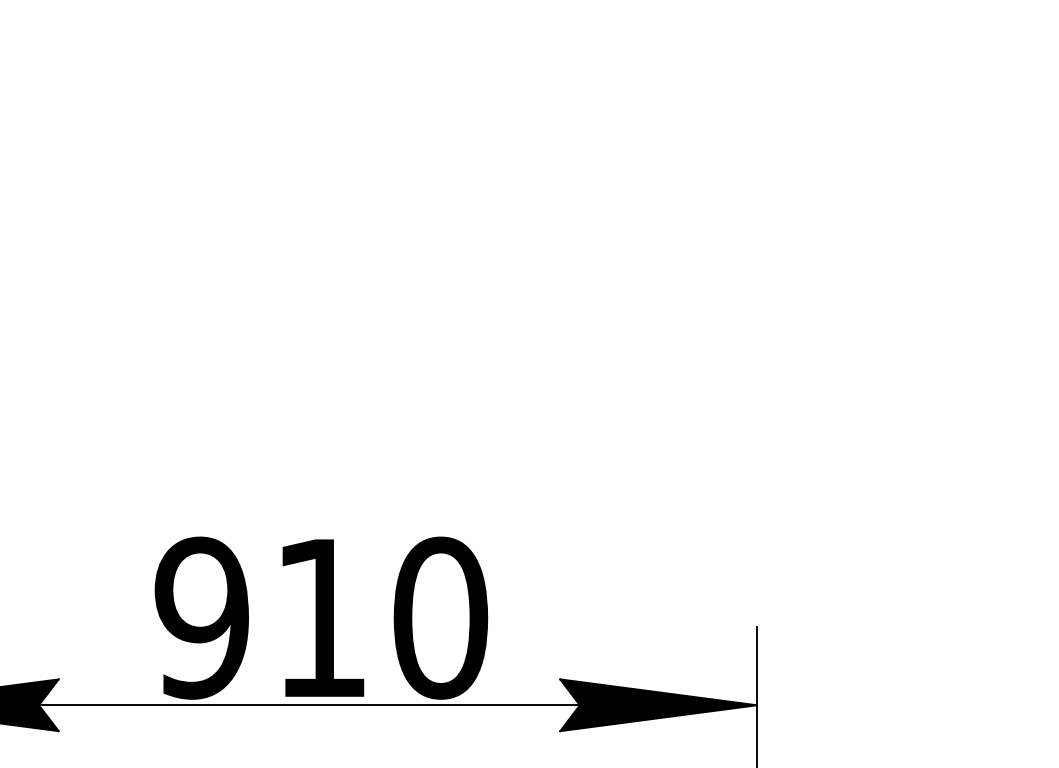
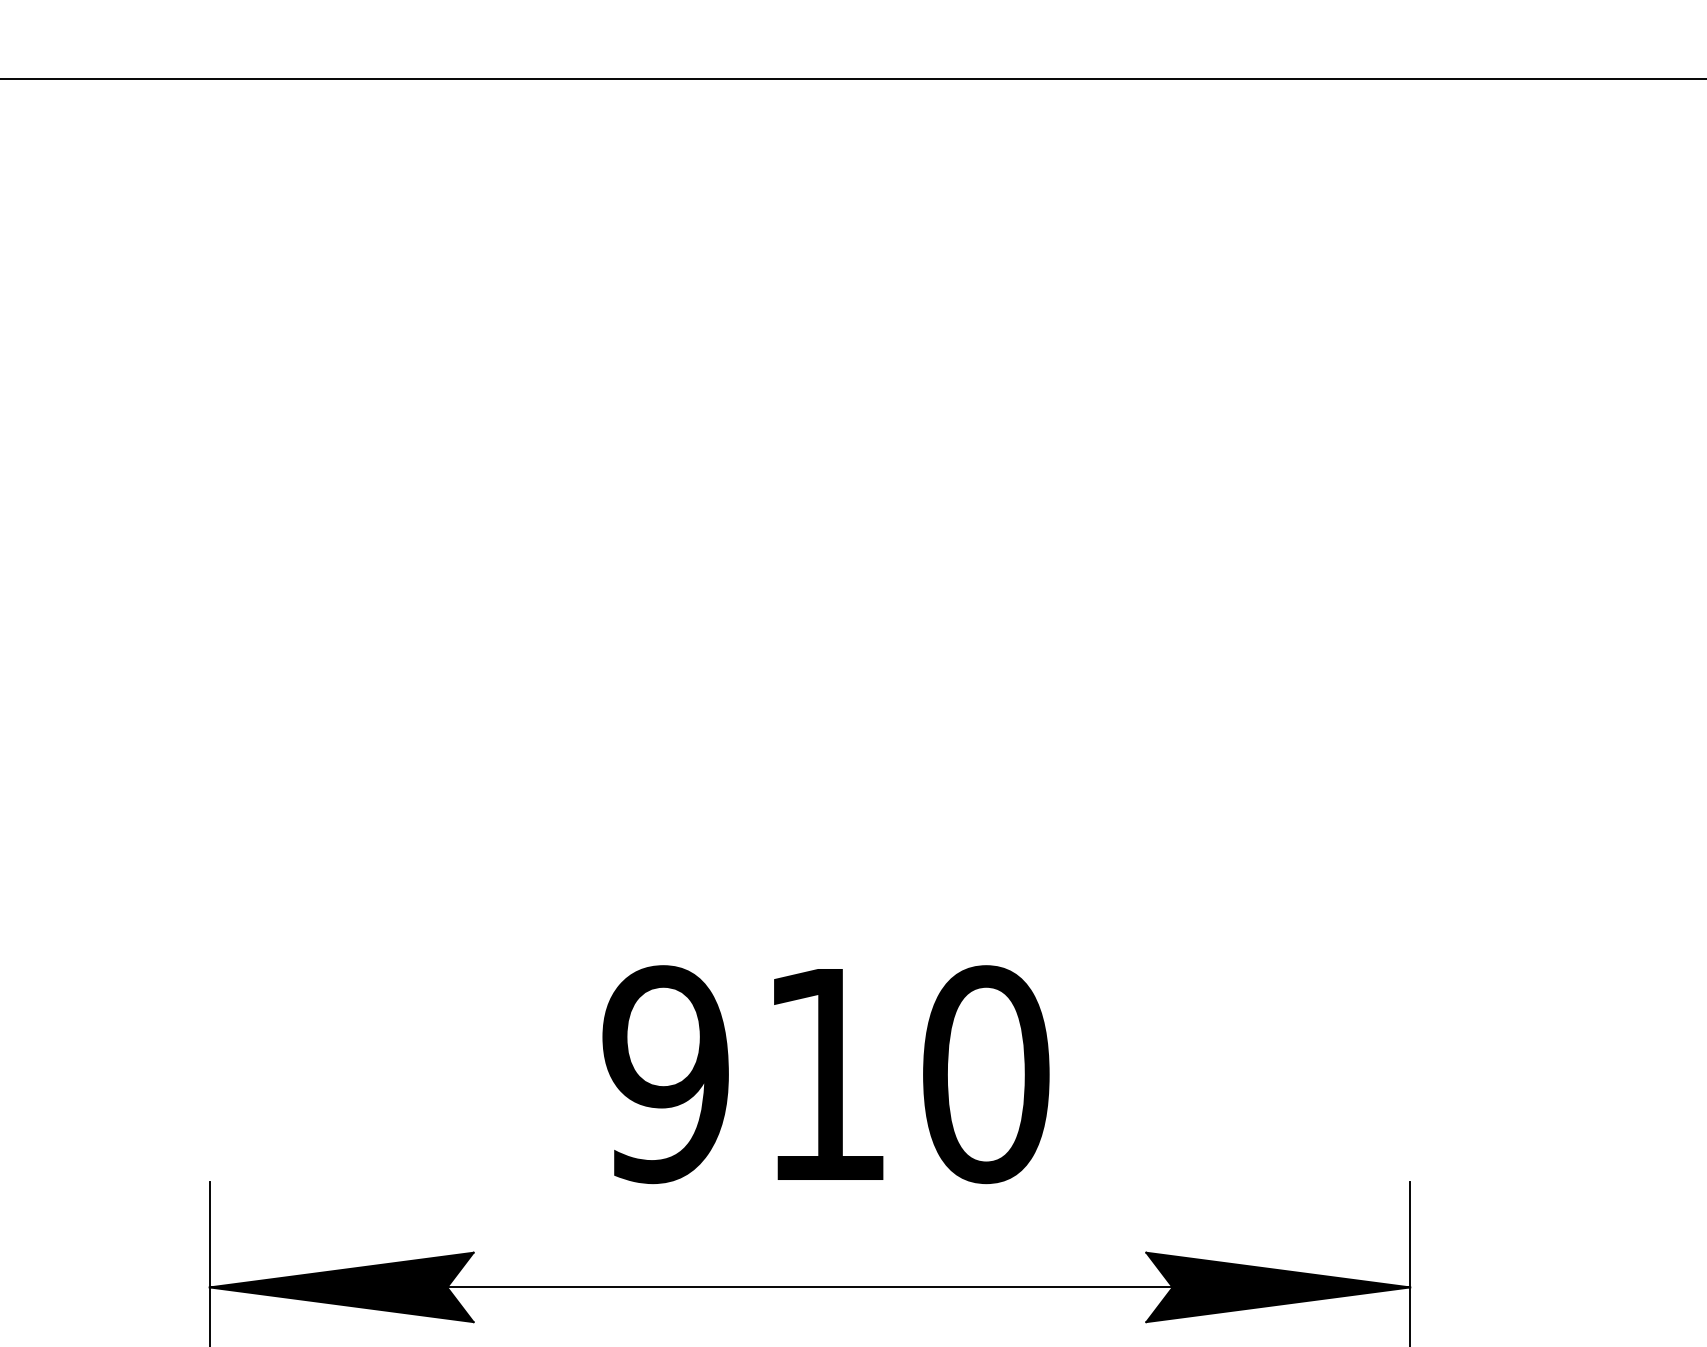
text: (321, 618) -> (825, 1074), moved

